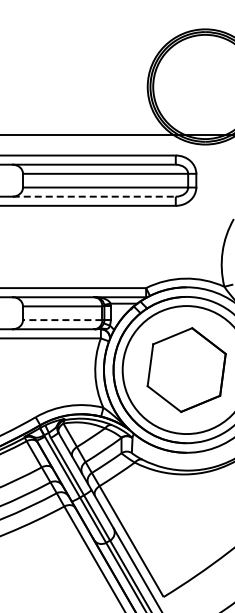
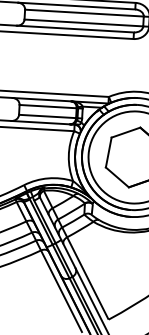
line: (94, 196) -> (75, 28), dashed -> solid
line: (62, 320) -> (47, 116), dashed -> solid

